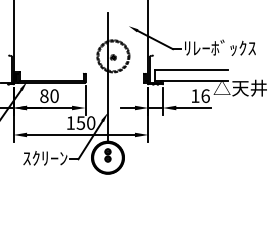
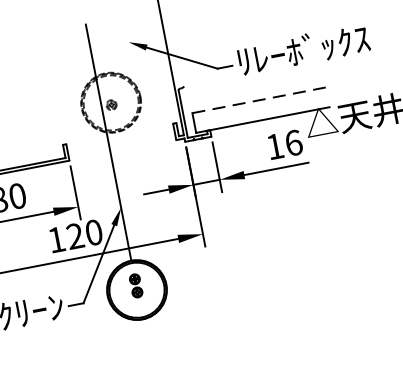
line: (192, 70) -> (260, 100), solid -> dashed
text: (80, 122) -> (74, 235), 150 -> 120

